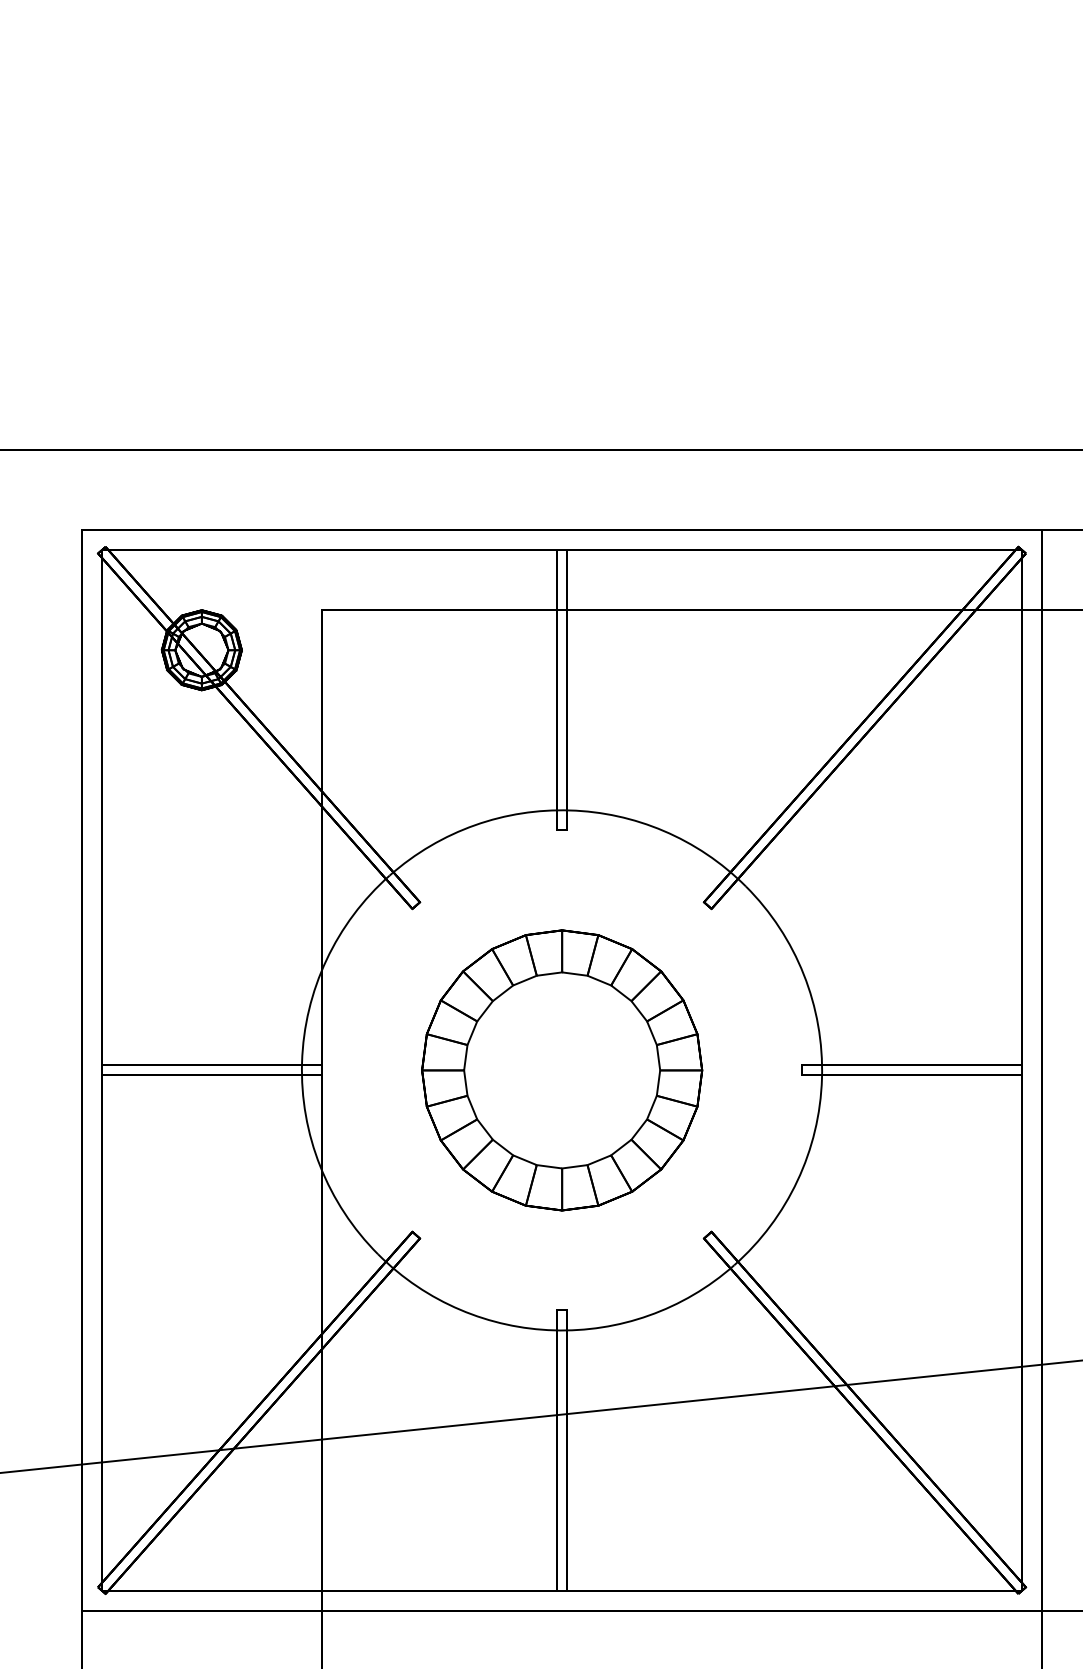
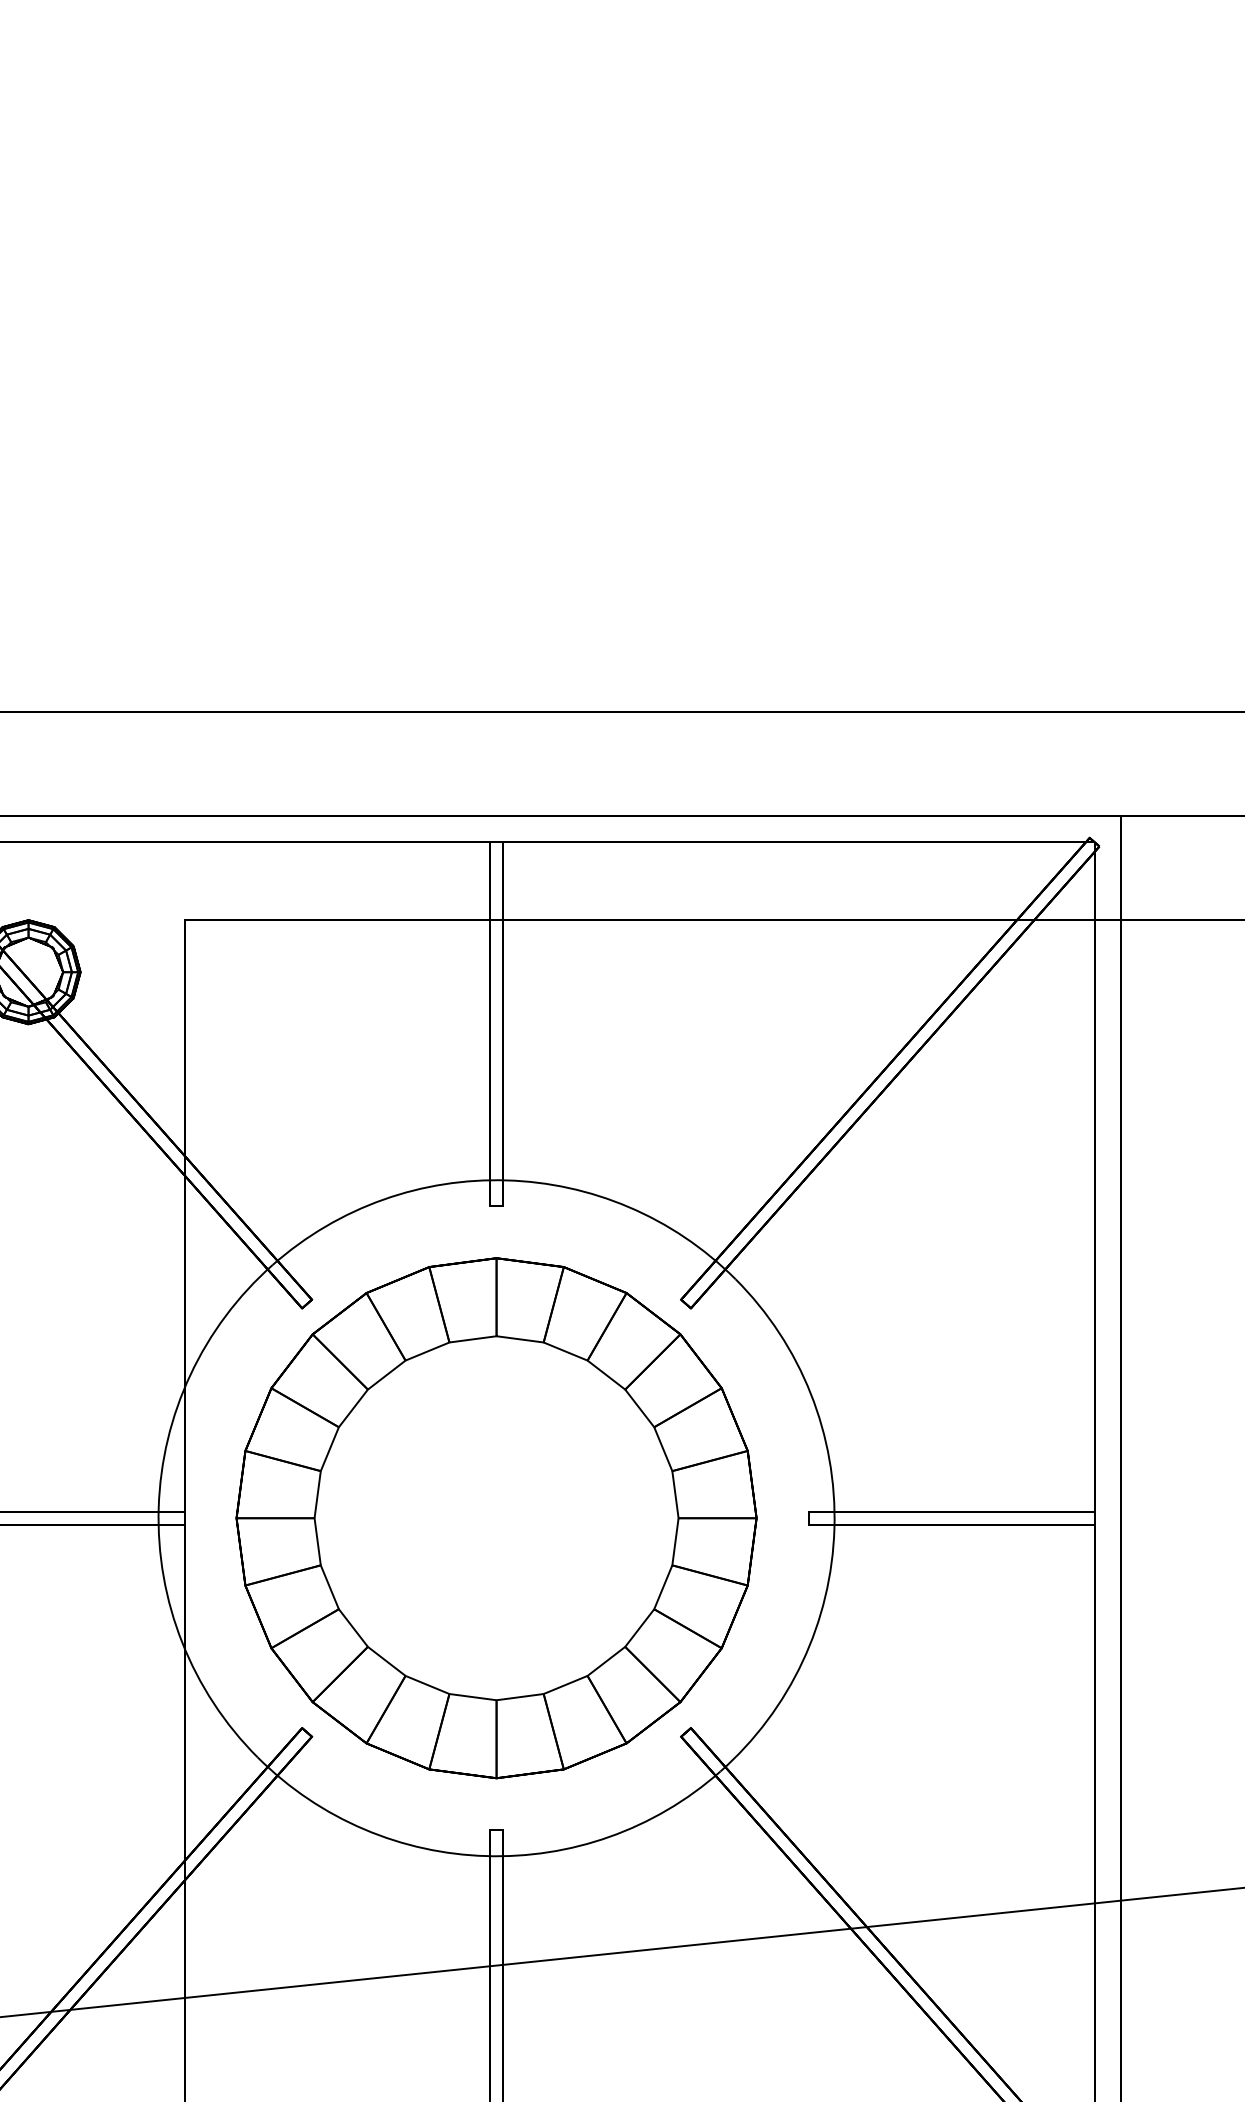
part: (562, 1070) -> (497, 1518), size x1.43

